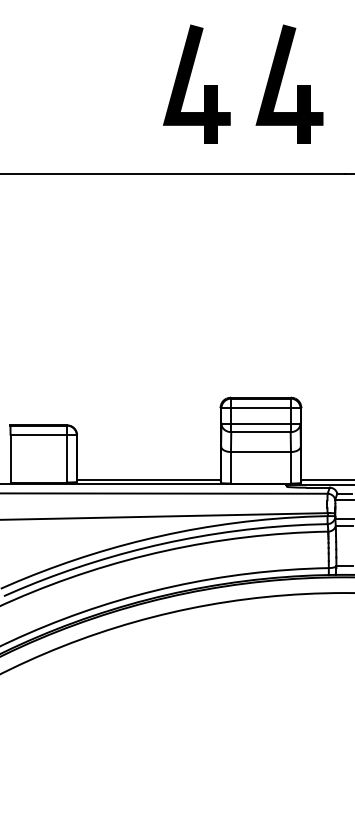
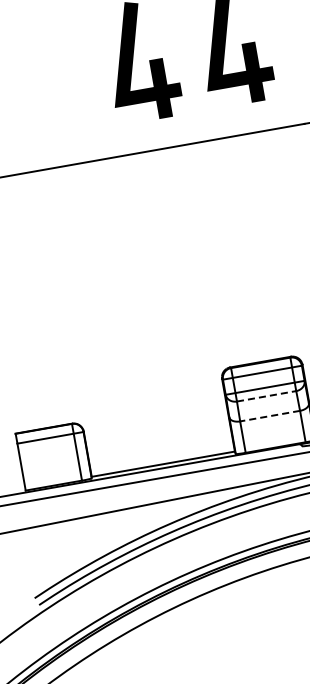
line: (260, 432) -> (266, 396), solid -> dashed
line: (260, 452) -> (269, 416), solid -> dashed

